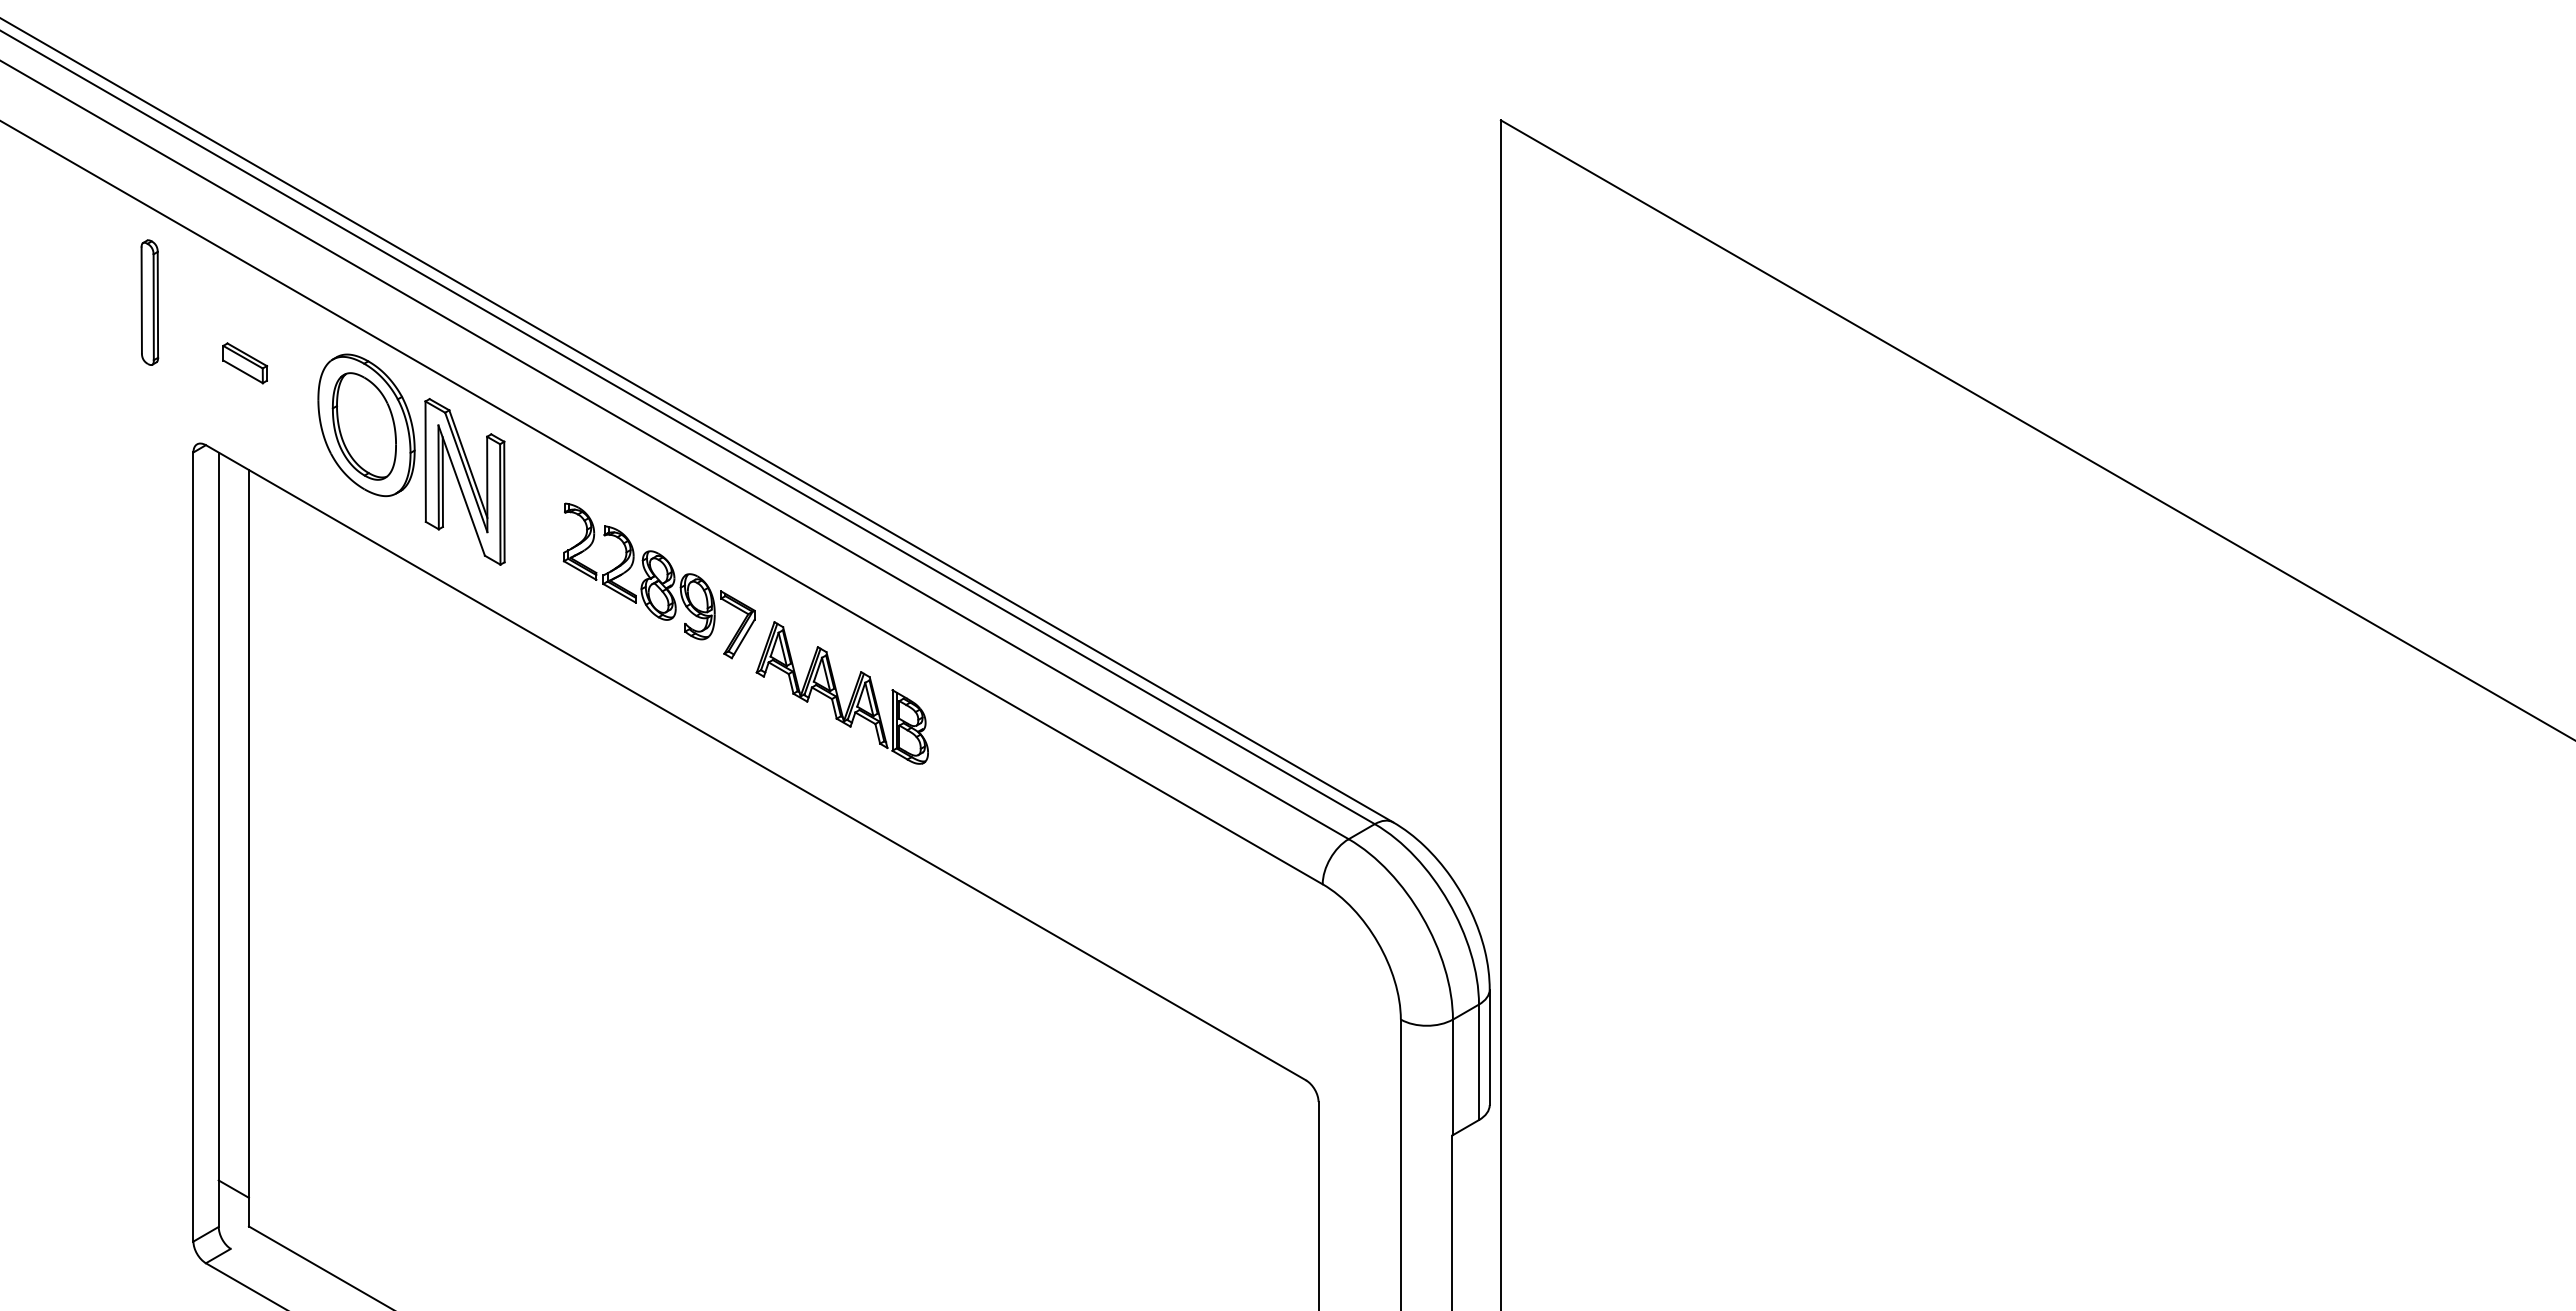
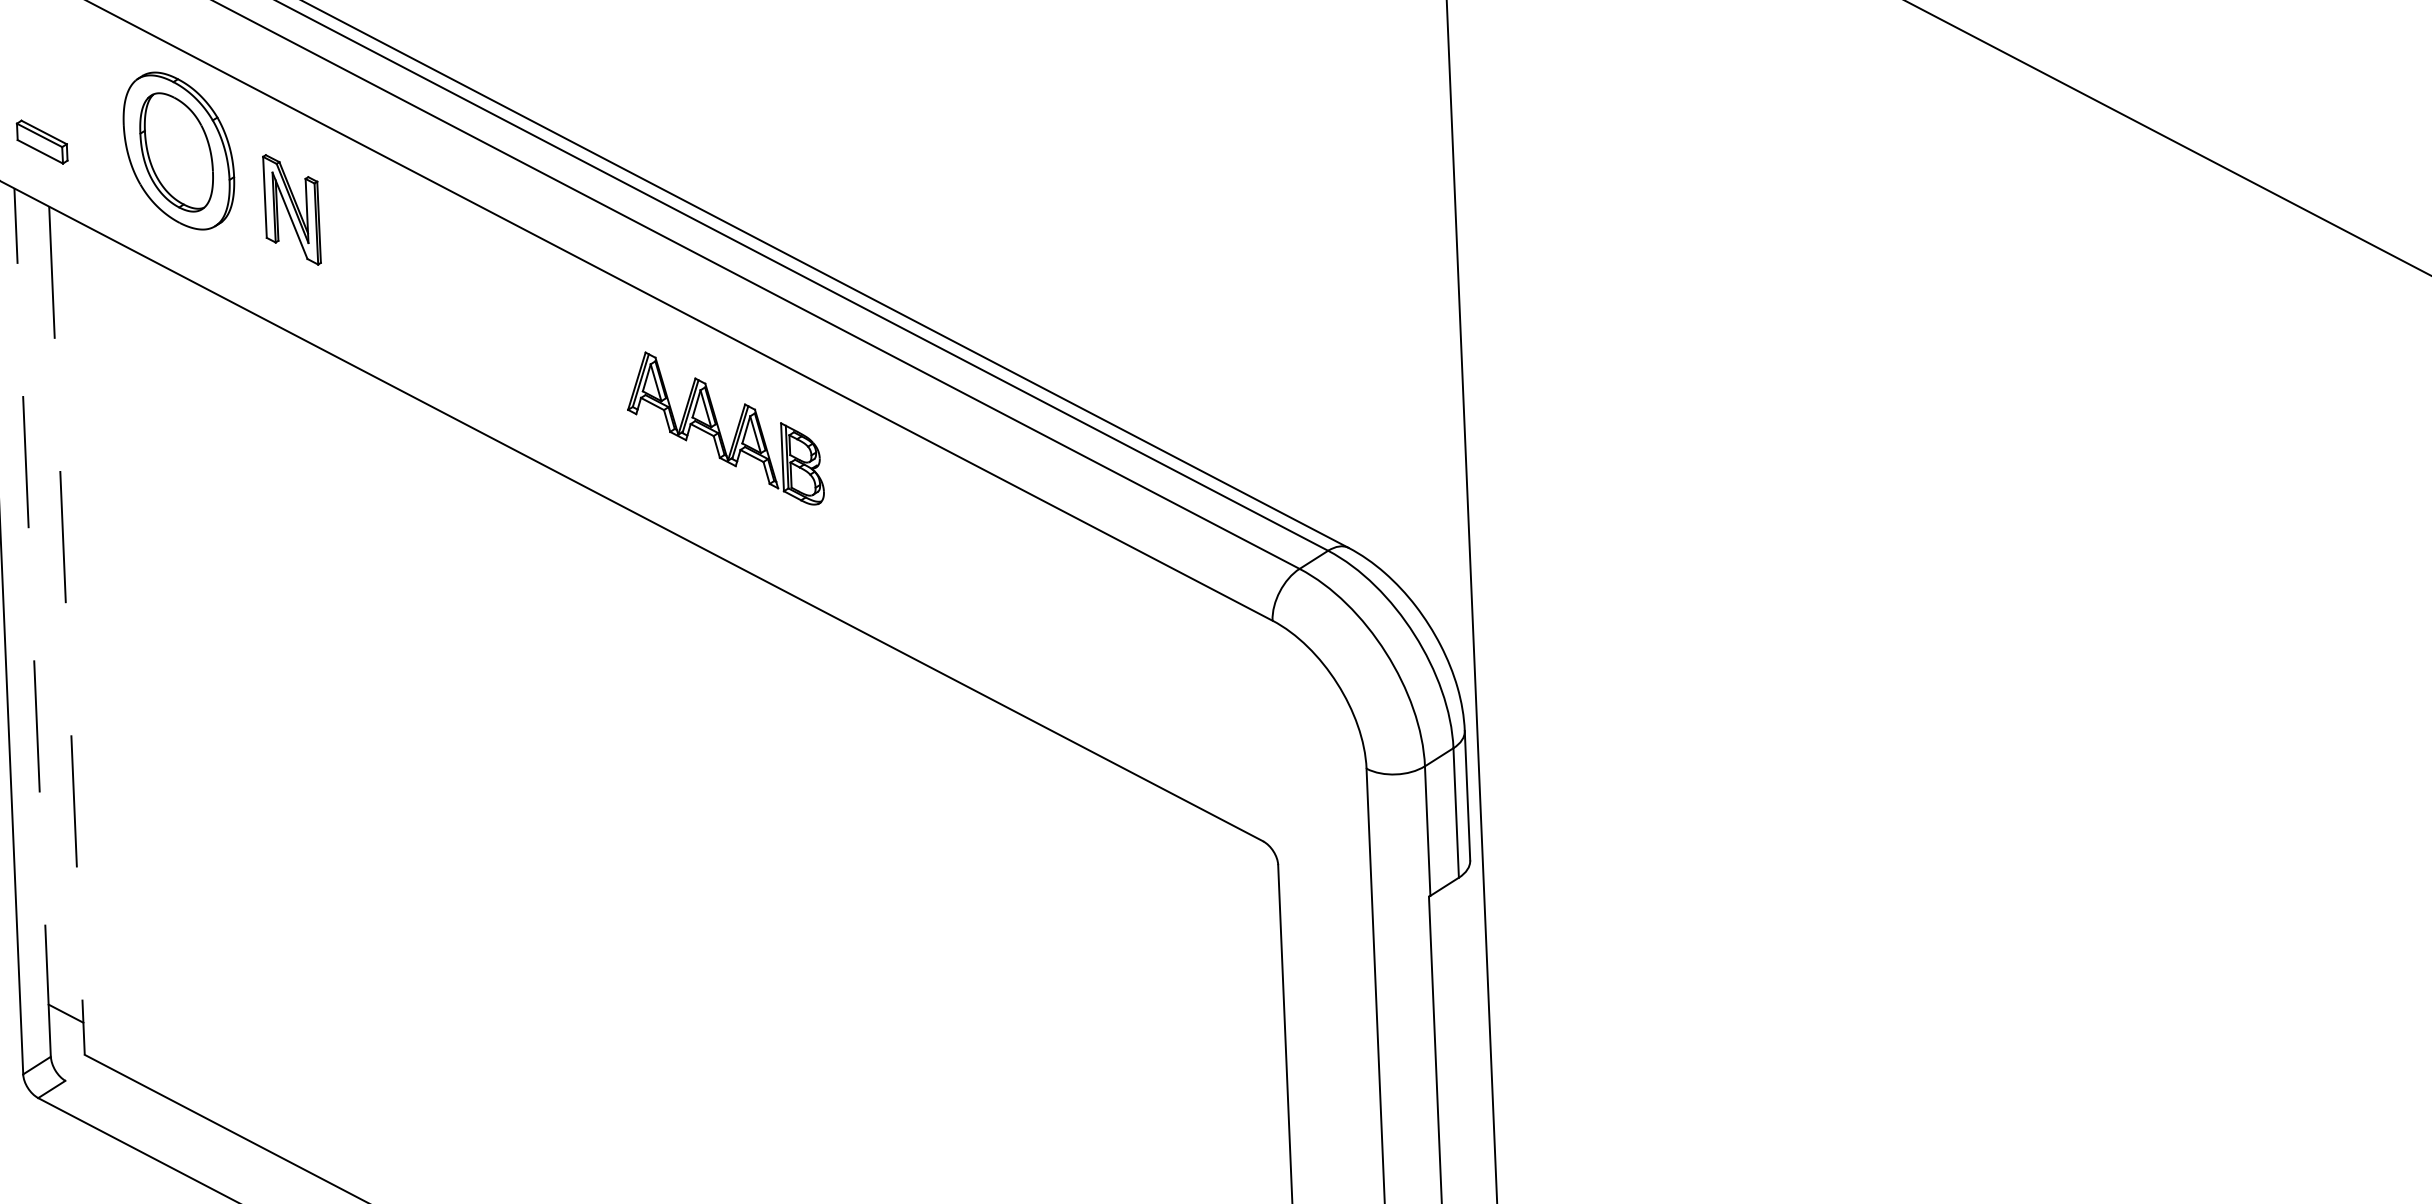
part: (245, 363) -> (42, 142), moved
part: (464, 481) -> (291, 209), size x0.6
part: (658, 580) -> (513, 311), removed
line: (218, 839) -> (32, 622), solid -> dashed
line: (248, 848) -> (66, 631), solid -> dashed

